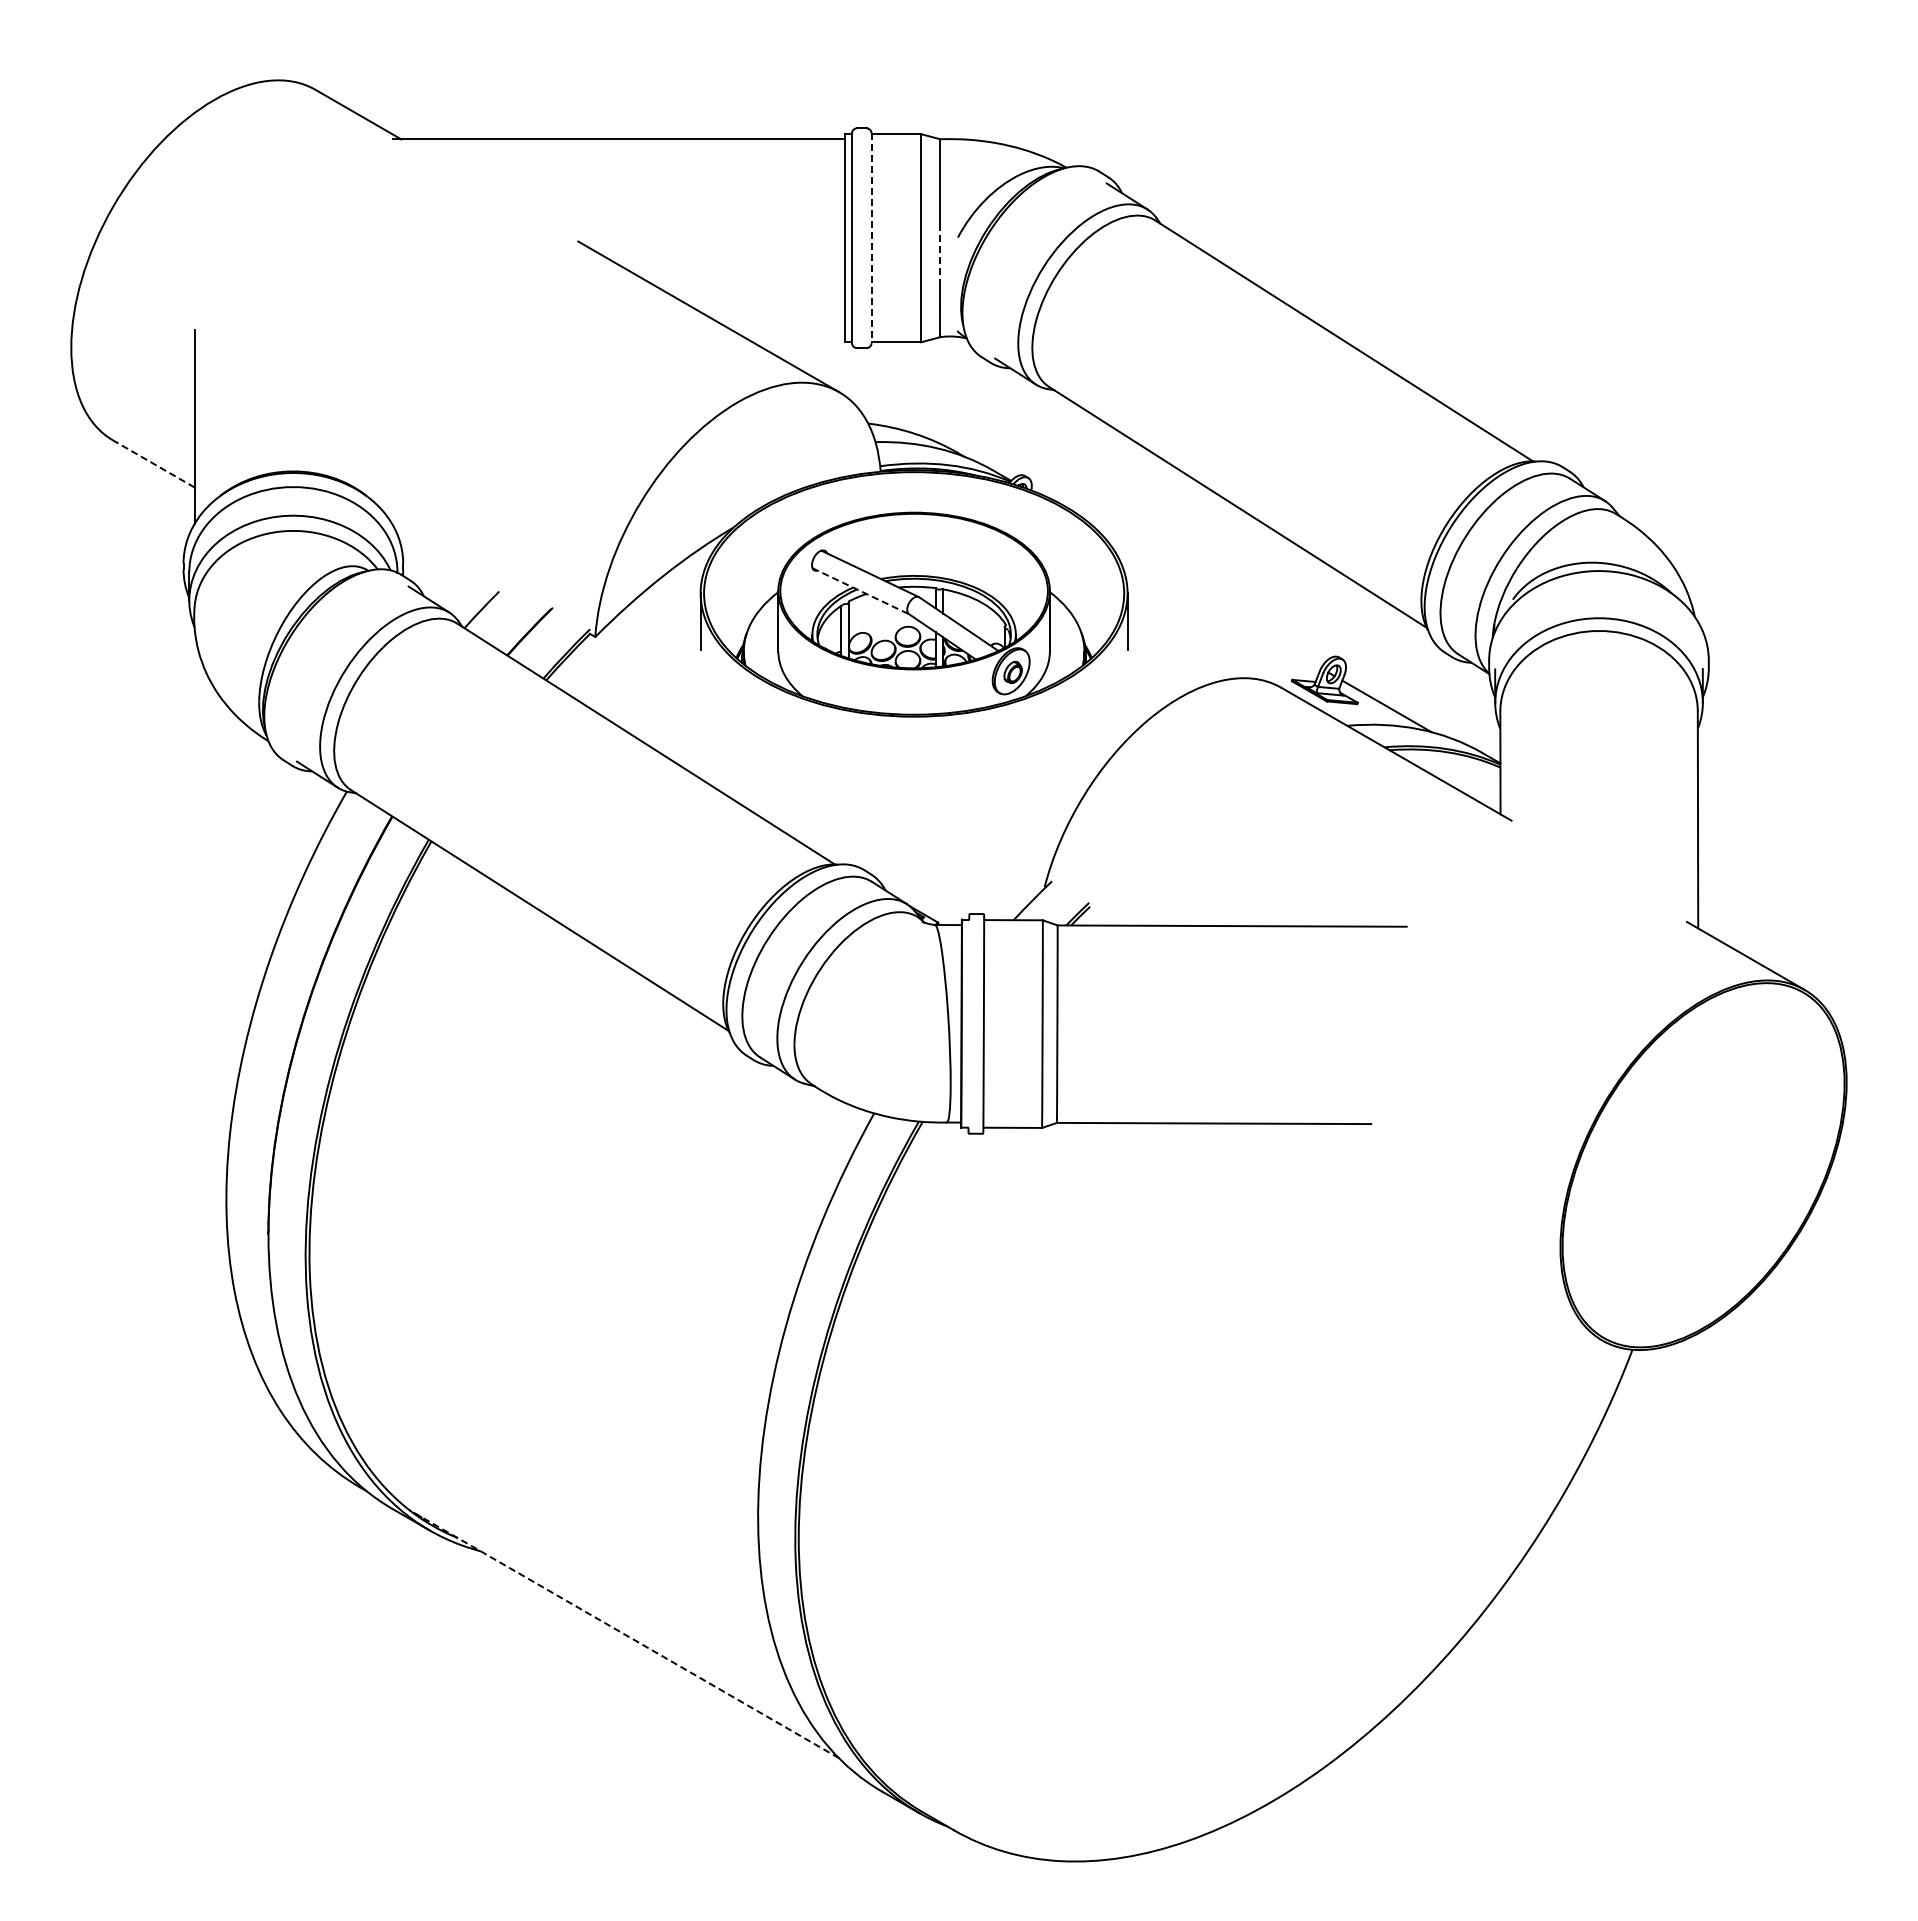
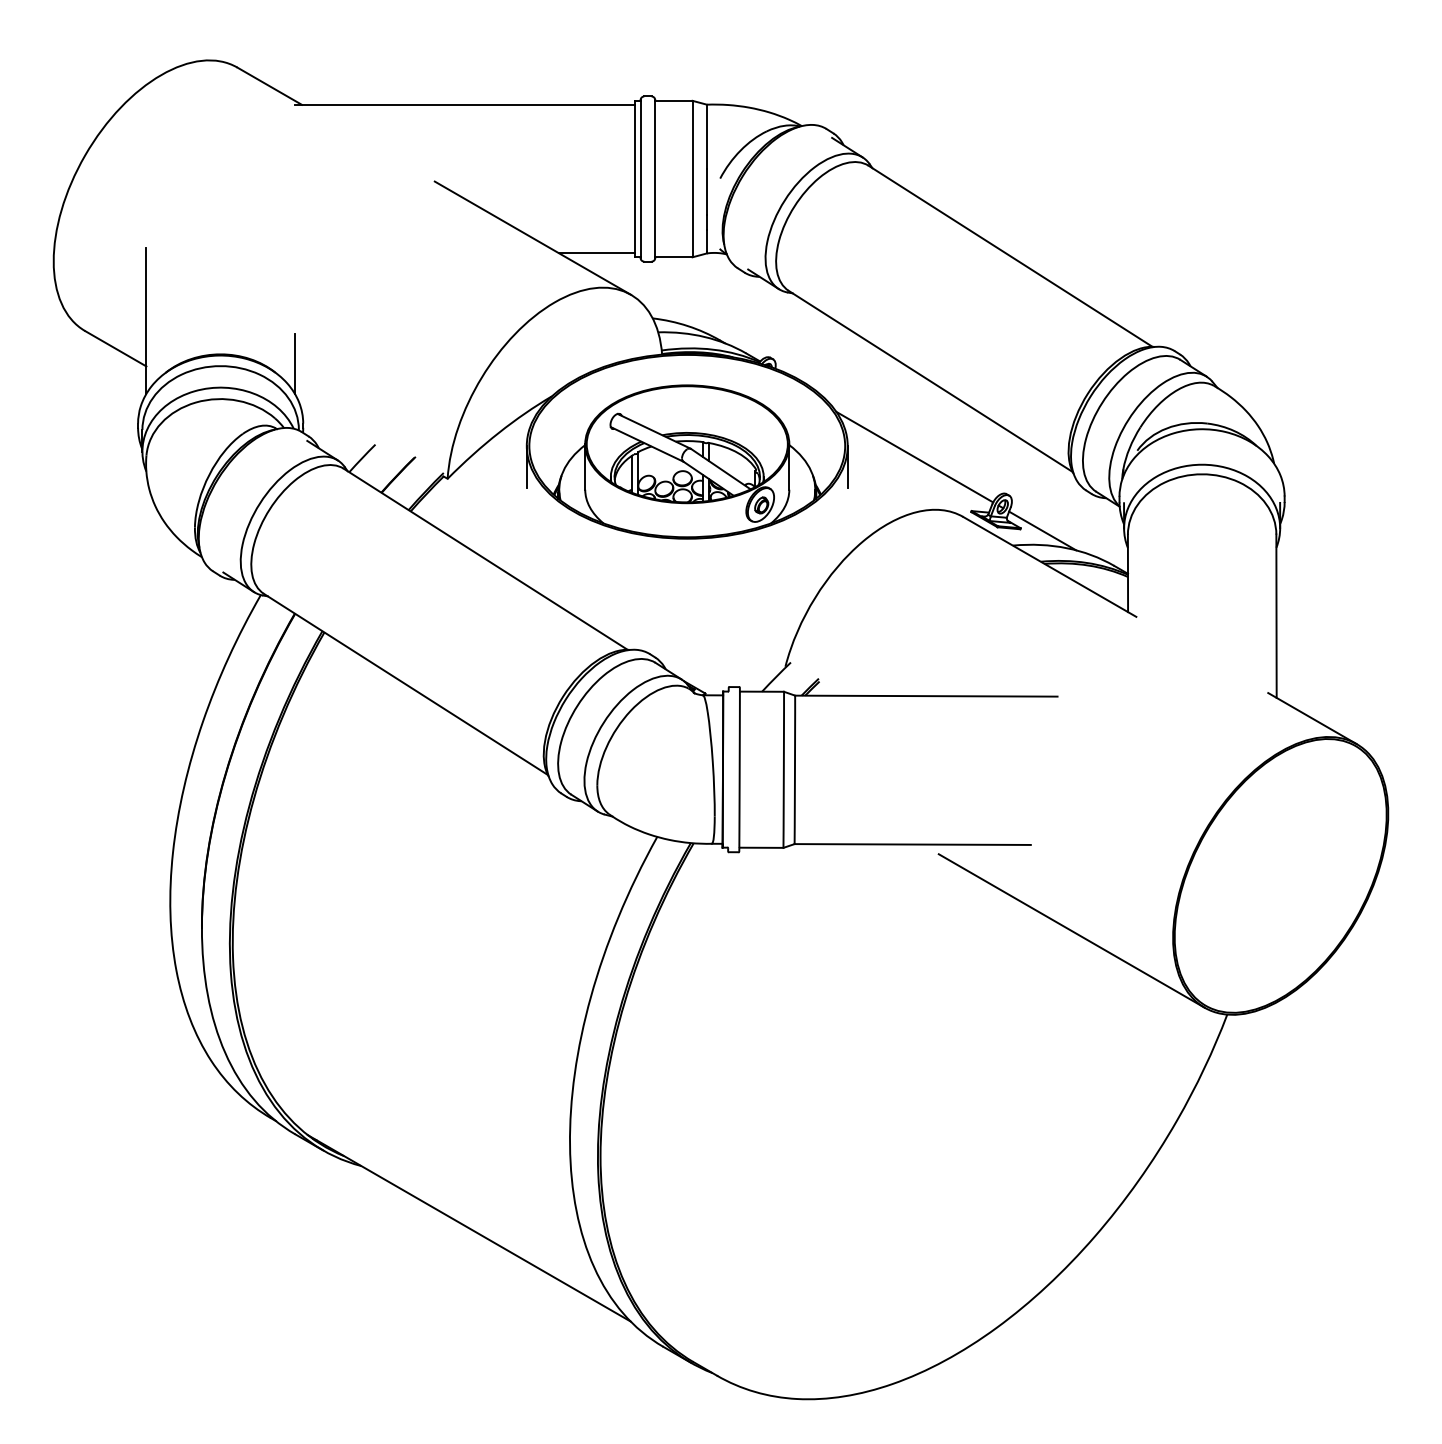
line: (871, 238) -> (655, 179), dashed -> solid
line: (940, 255) -> (707, 192), dashed -> solid
line: (793, 336) -> (596, 252), added
line: (153, 463) -> (115, 348), dashed -> solid
line: (392, 483) -> (295, 363), added
line: (860, 591) -> (646, 444), dashed -> solid
line: (1216, 607) -> (914, 456), added
line: (1425, 1238) -> (1071, 930), added
line: (623, 1633) -> (468, 1227), dashed -> solid

